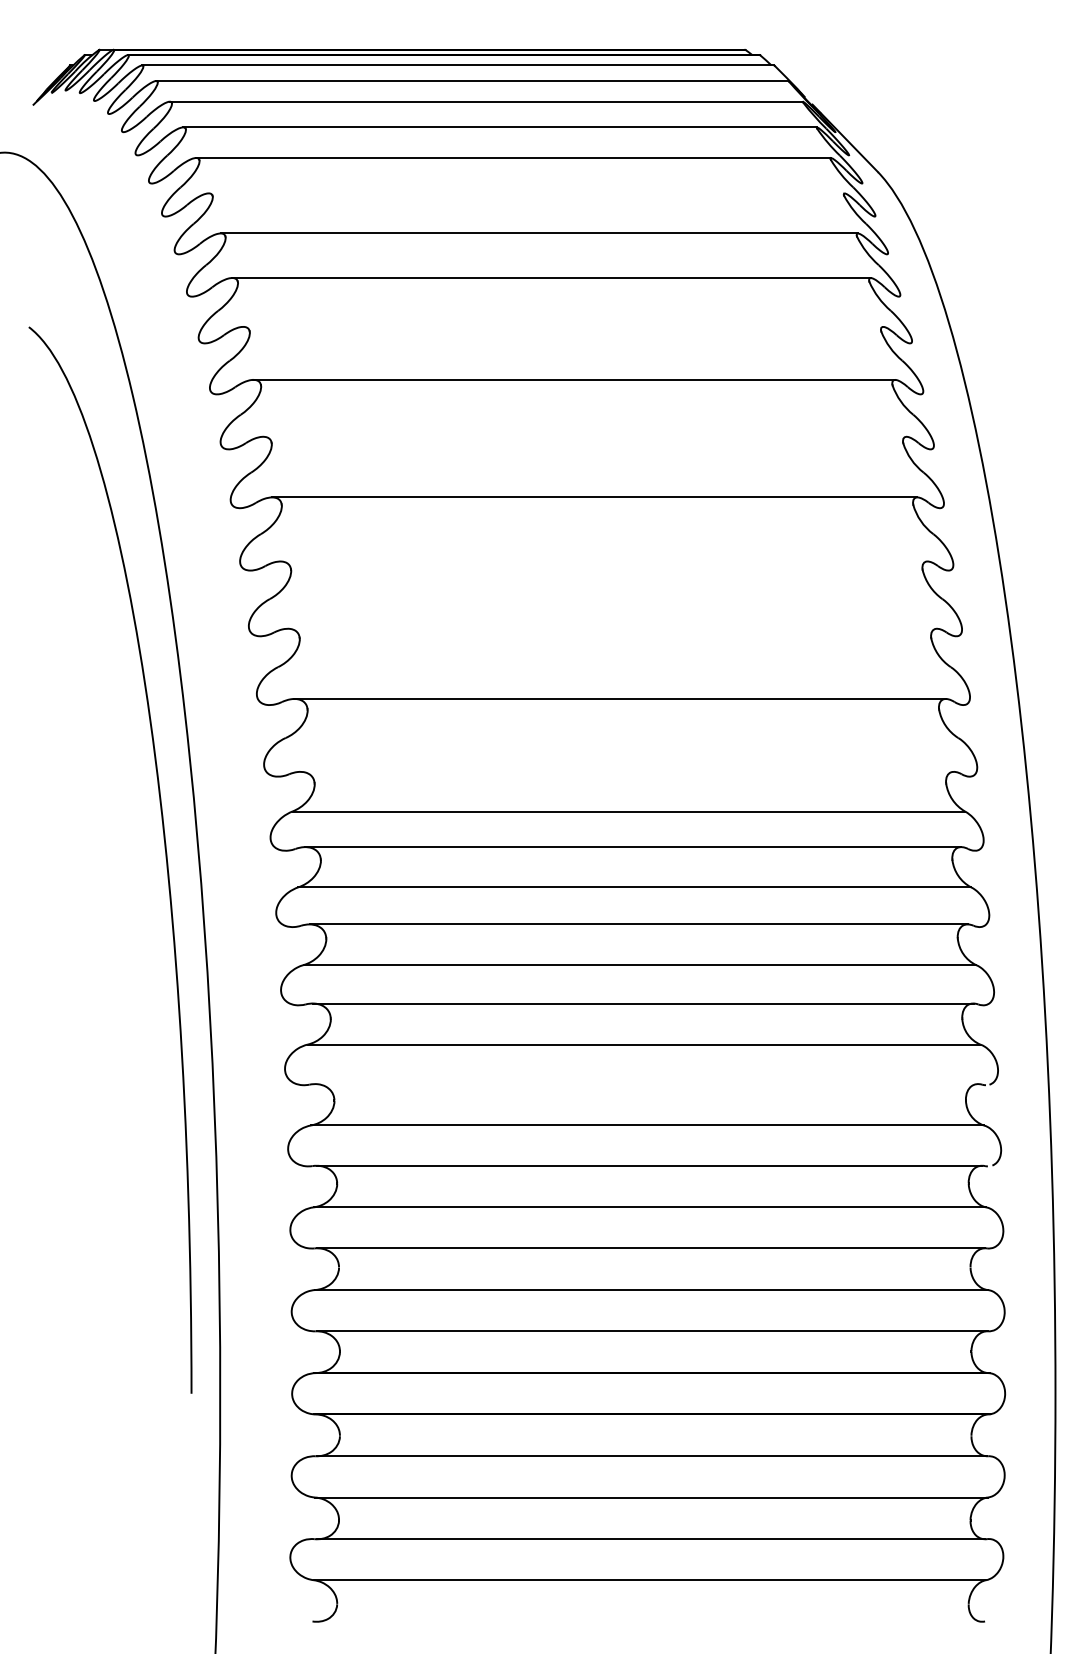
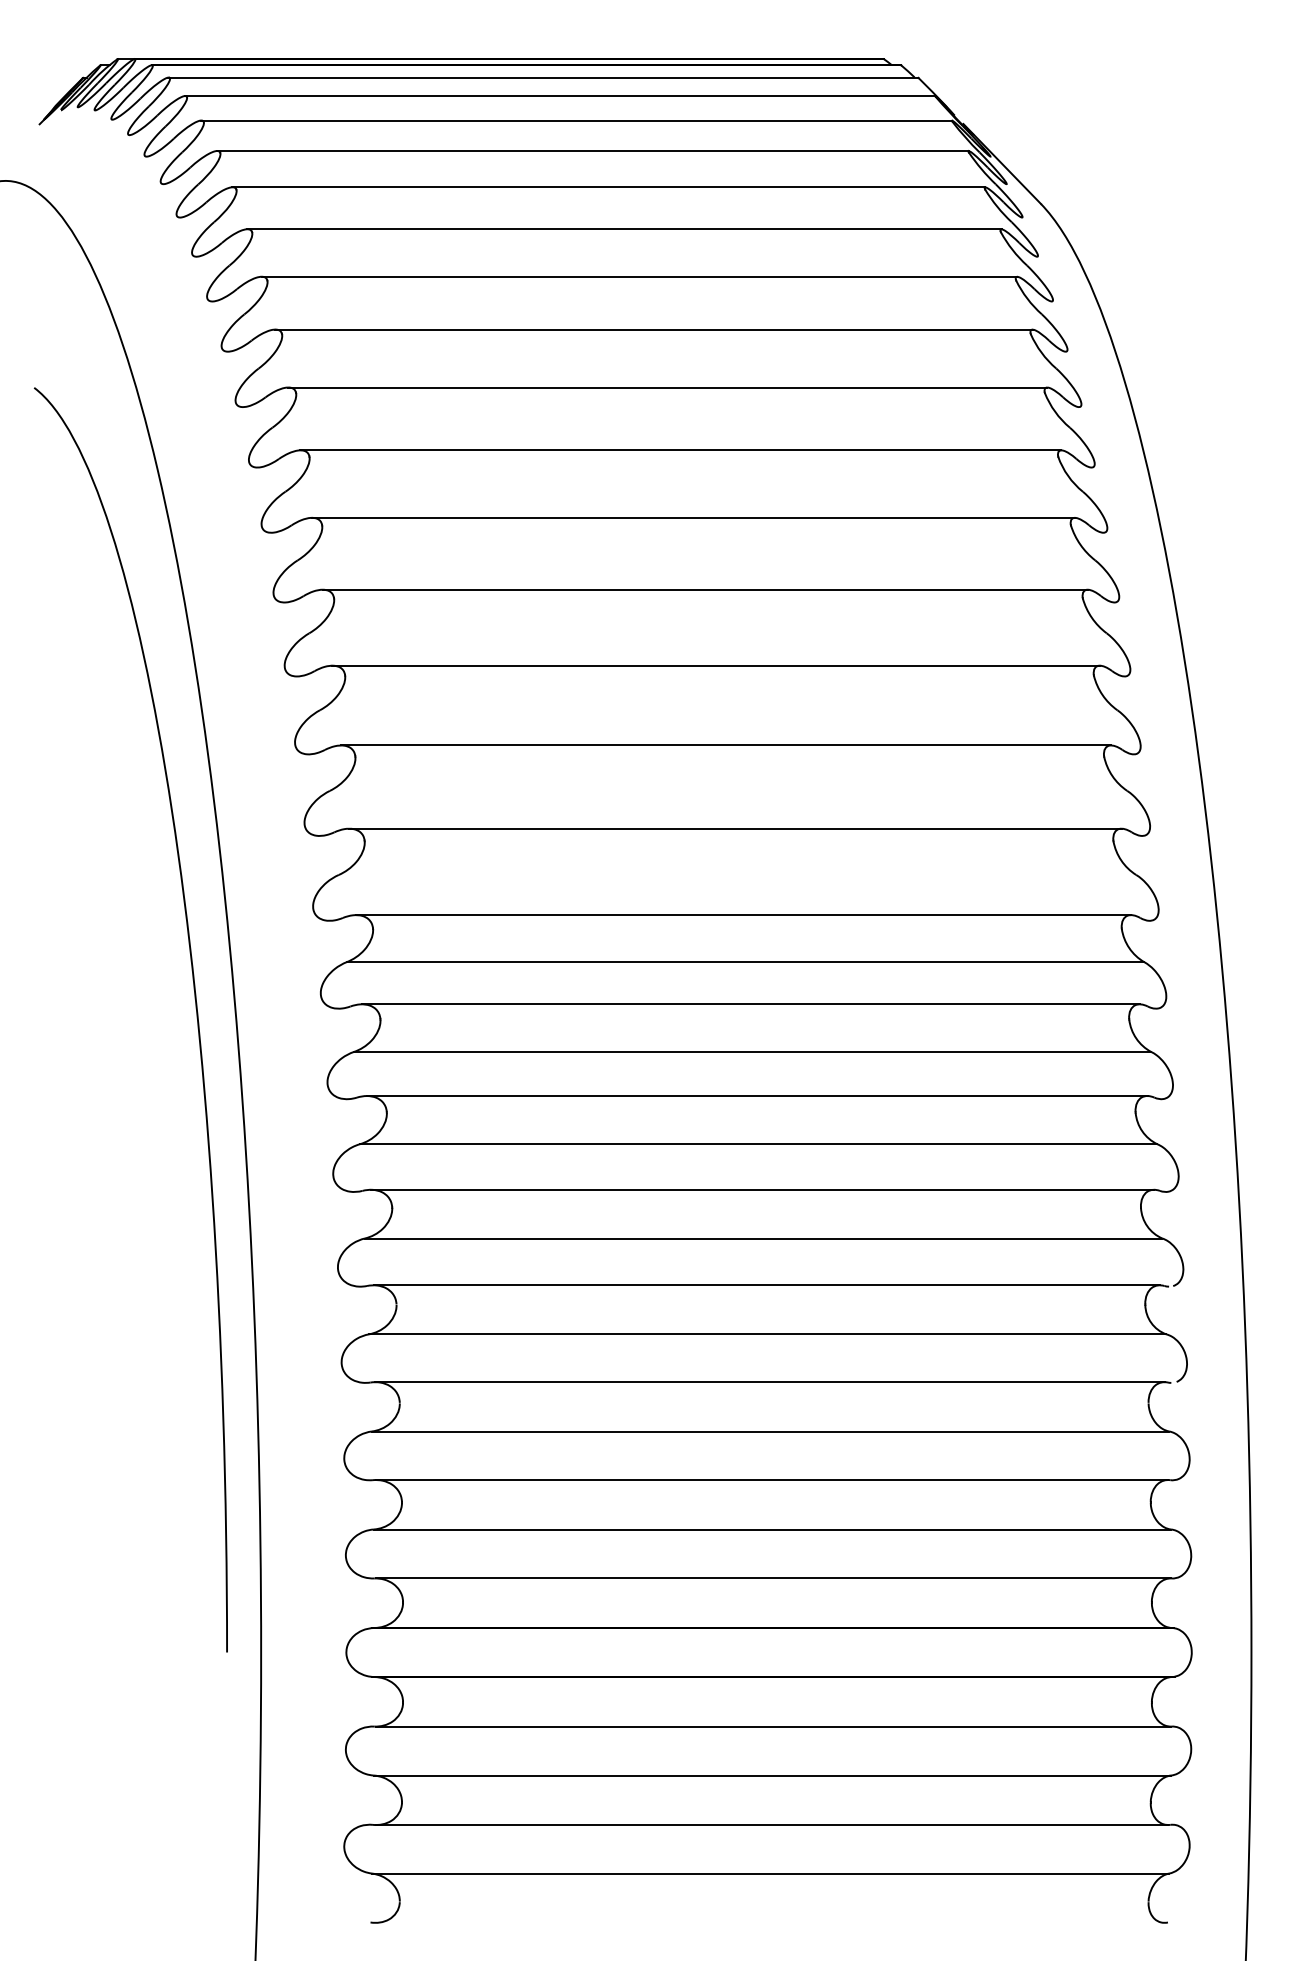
line: (526, 193) -> (624, 229), added
line: (562, 326) -> (667, 387), added
line: (584, 436) -> (692, 517), added
line: (603, 561) -> (715, 665), added
line: (612, 628) -> (726, 745), added
line: (627, 772) -> (743, 915), added
line: (646, 1084) -> (766, 1285), added

